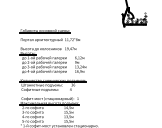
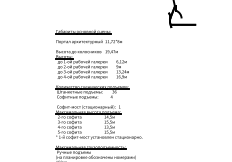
hatch: (136, 17) -> (184, 17), removed

